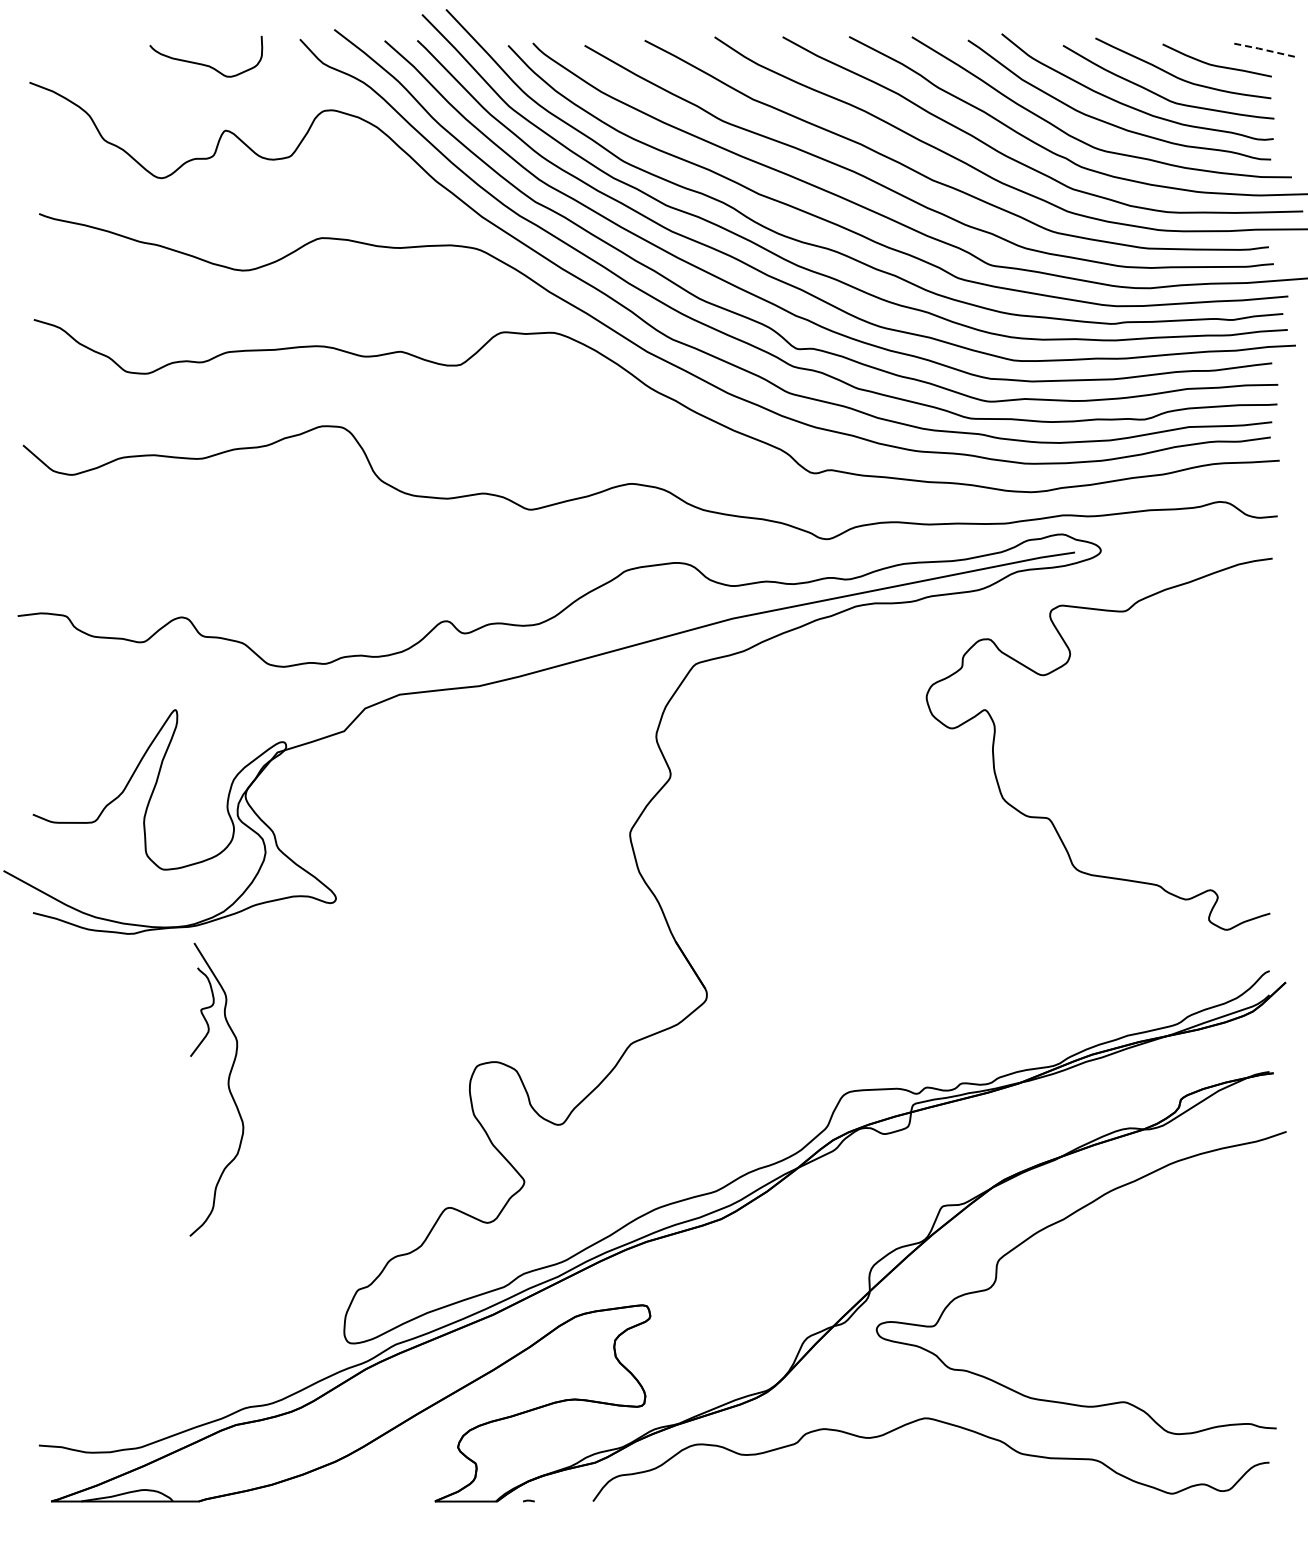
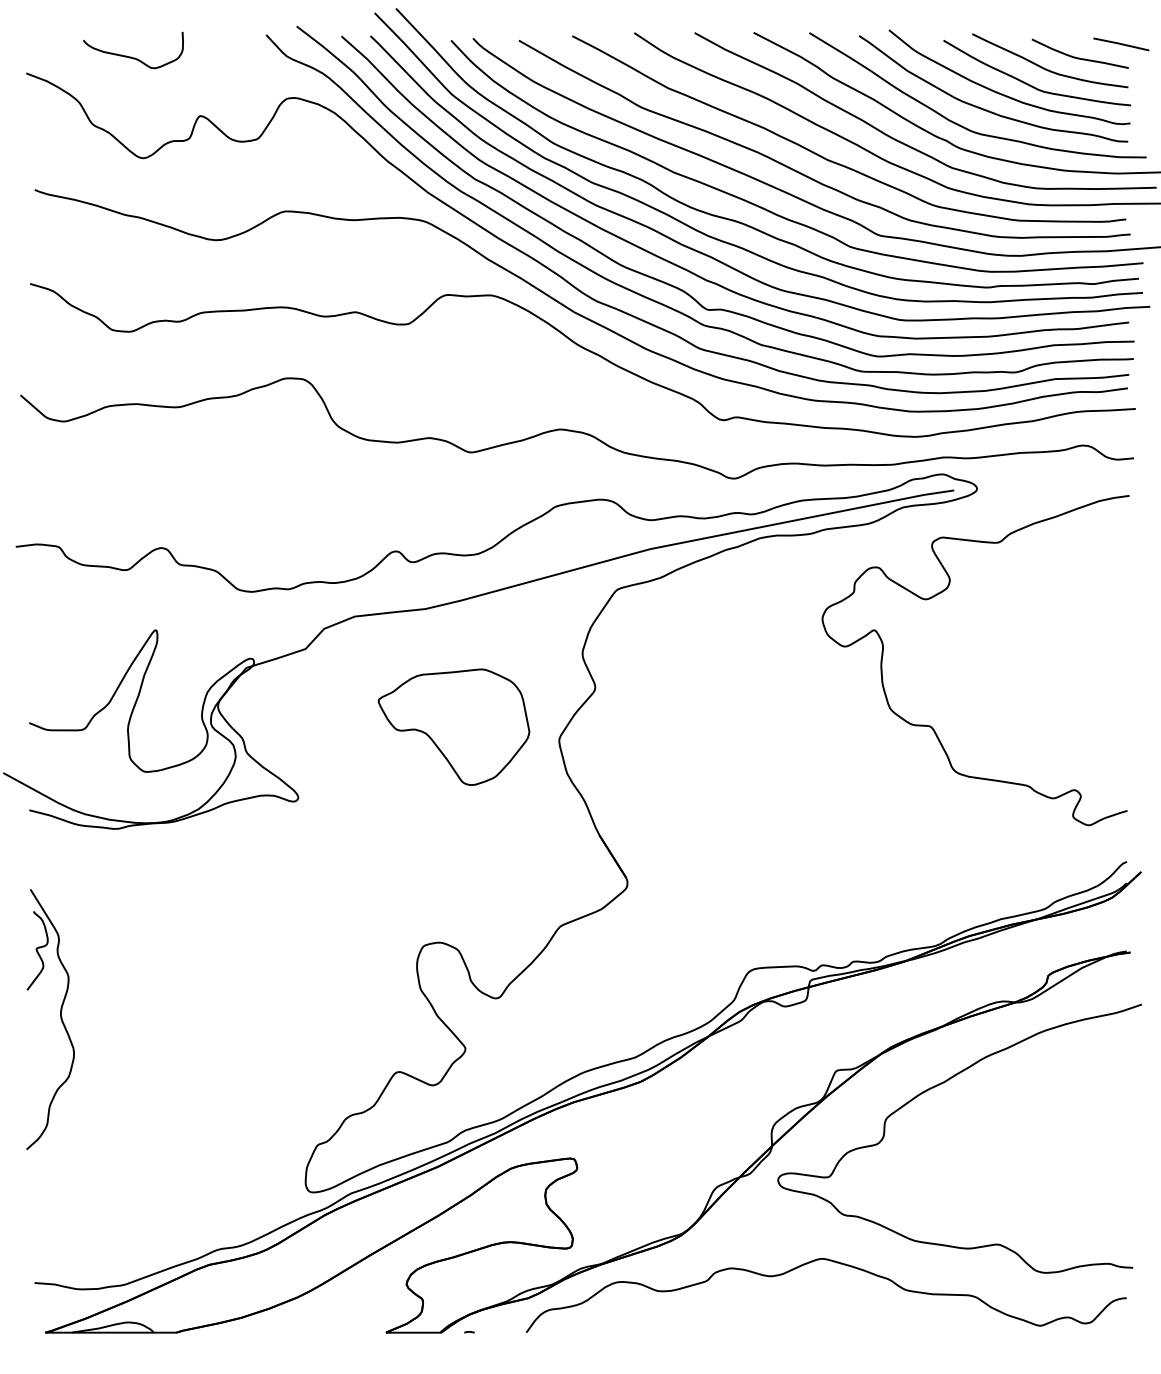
line: (1262, 49) -> (1120, 44), dashed -> solid
curve: (206, 64) -> (133, 57), moved
part: (511, 819) -> (454, 727), added
part: (227, 1085) -> (59, 1015), moved

